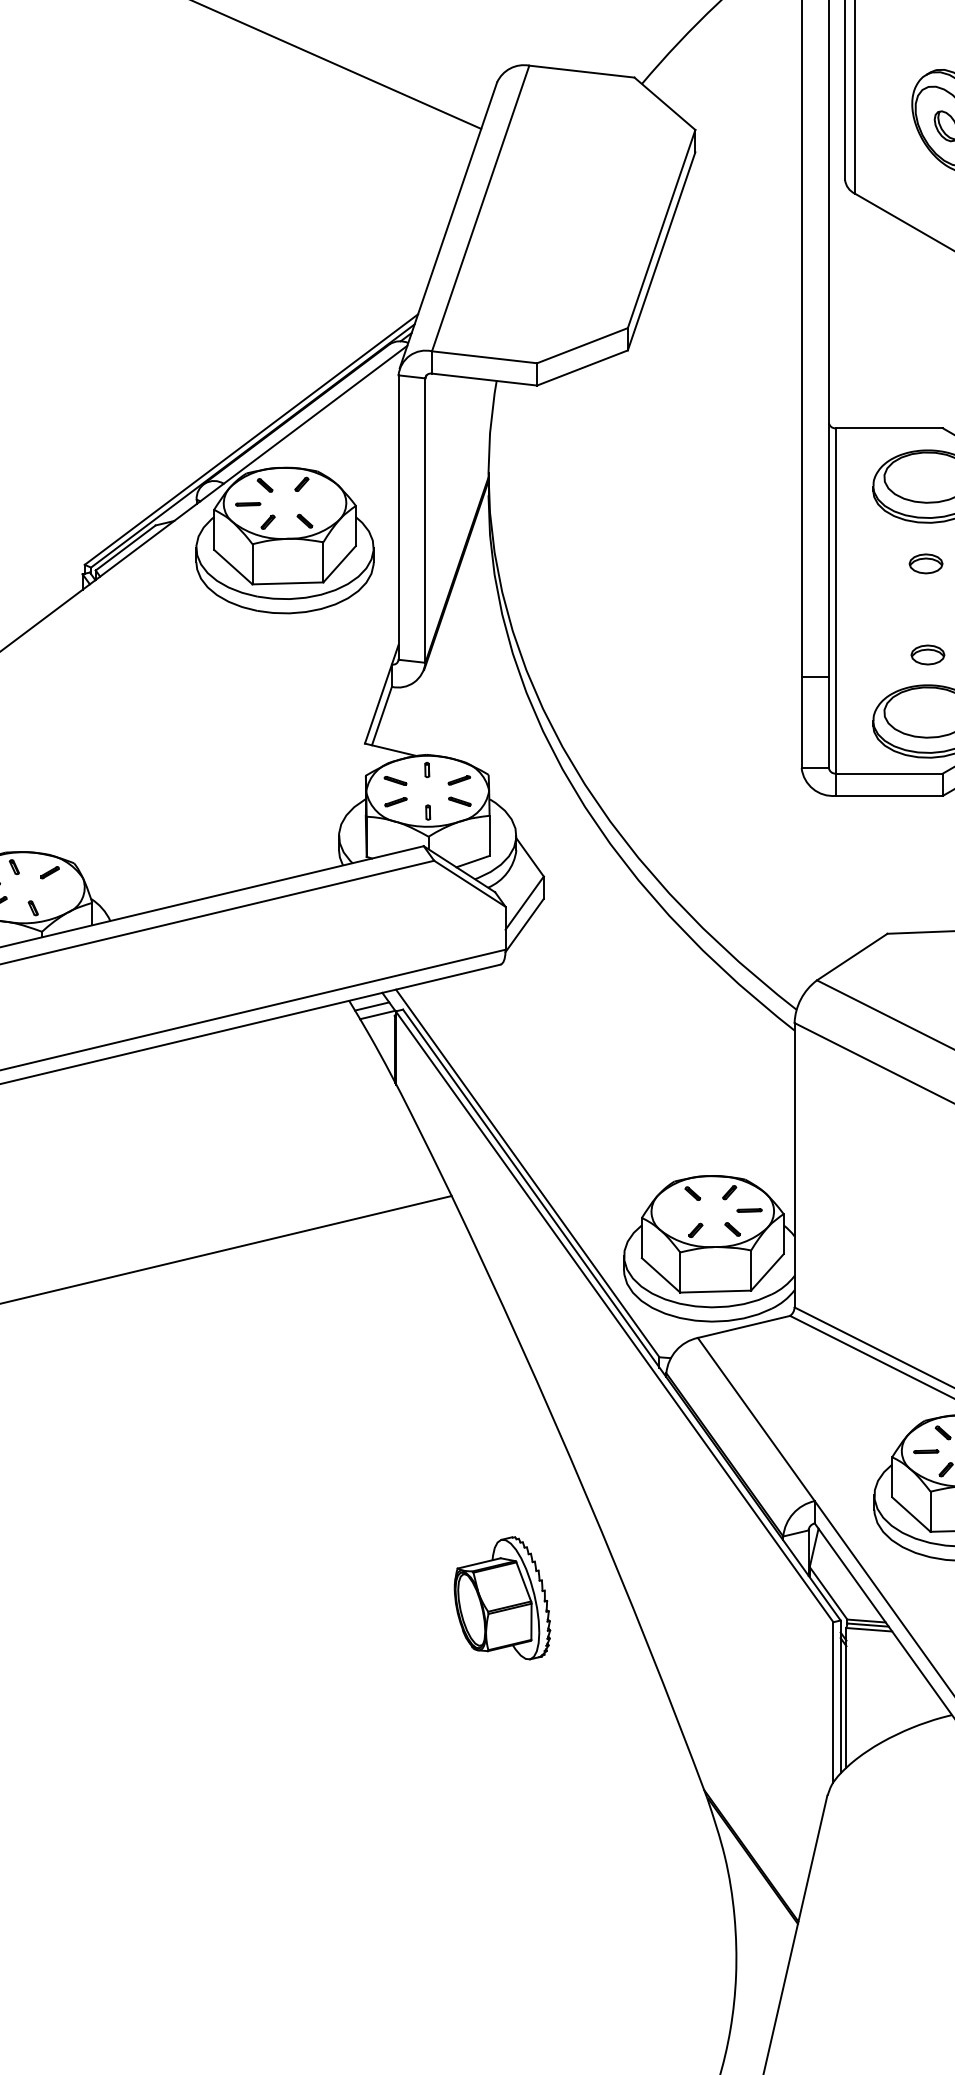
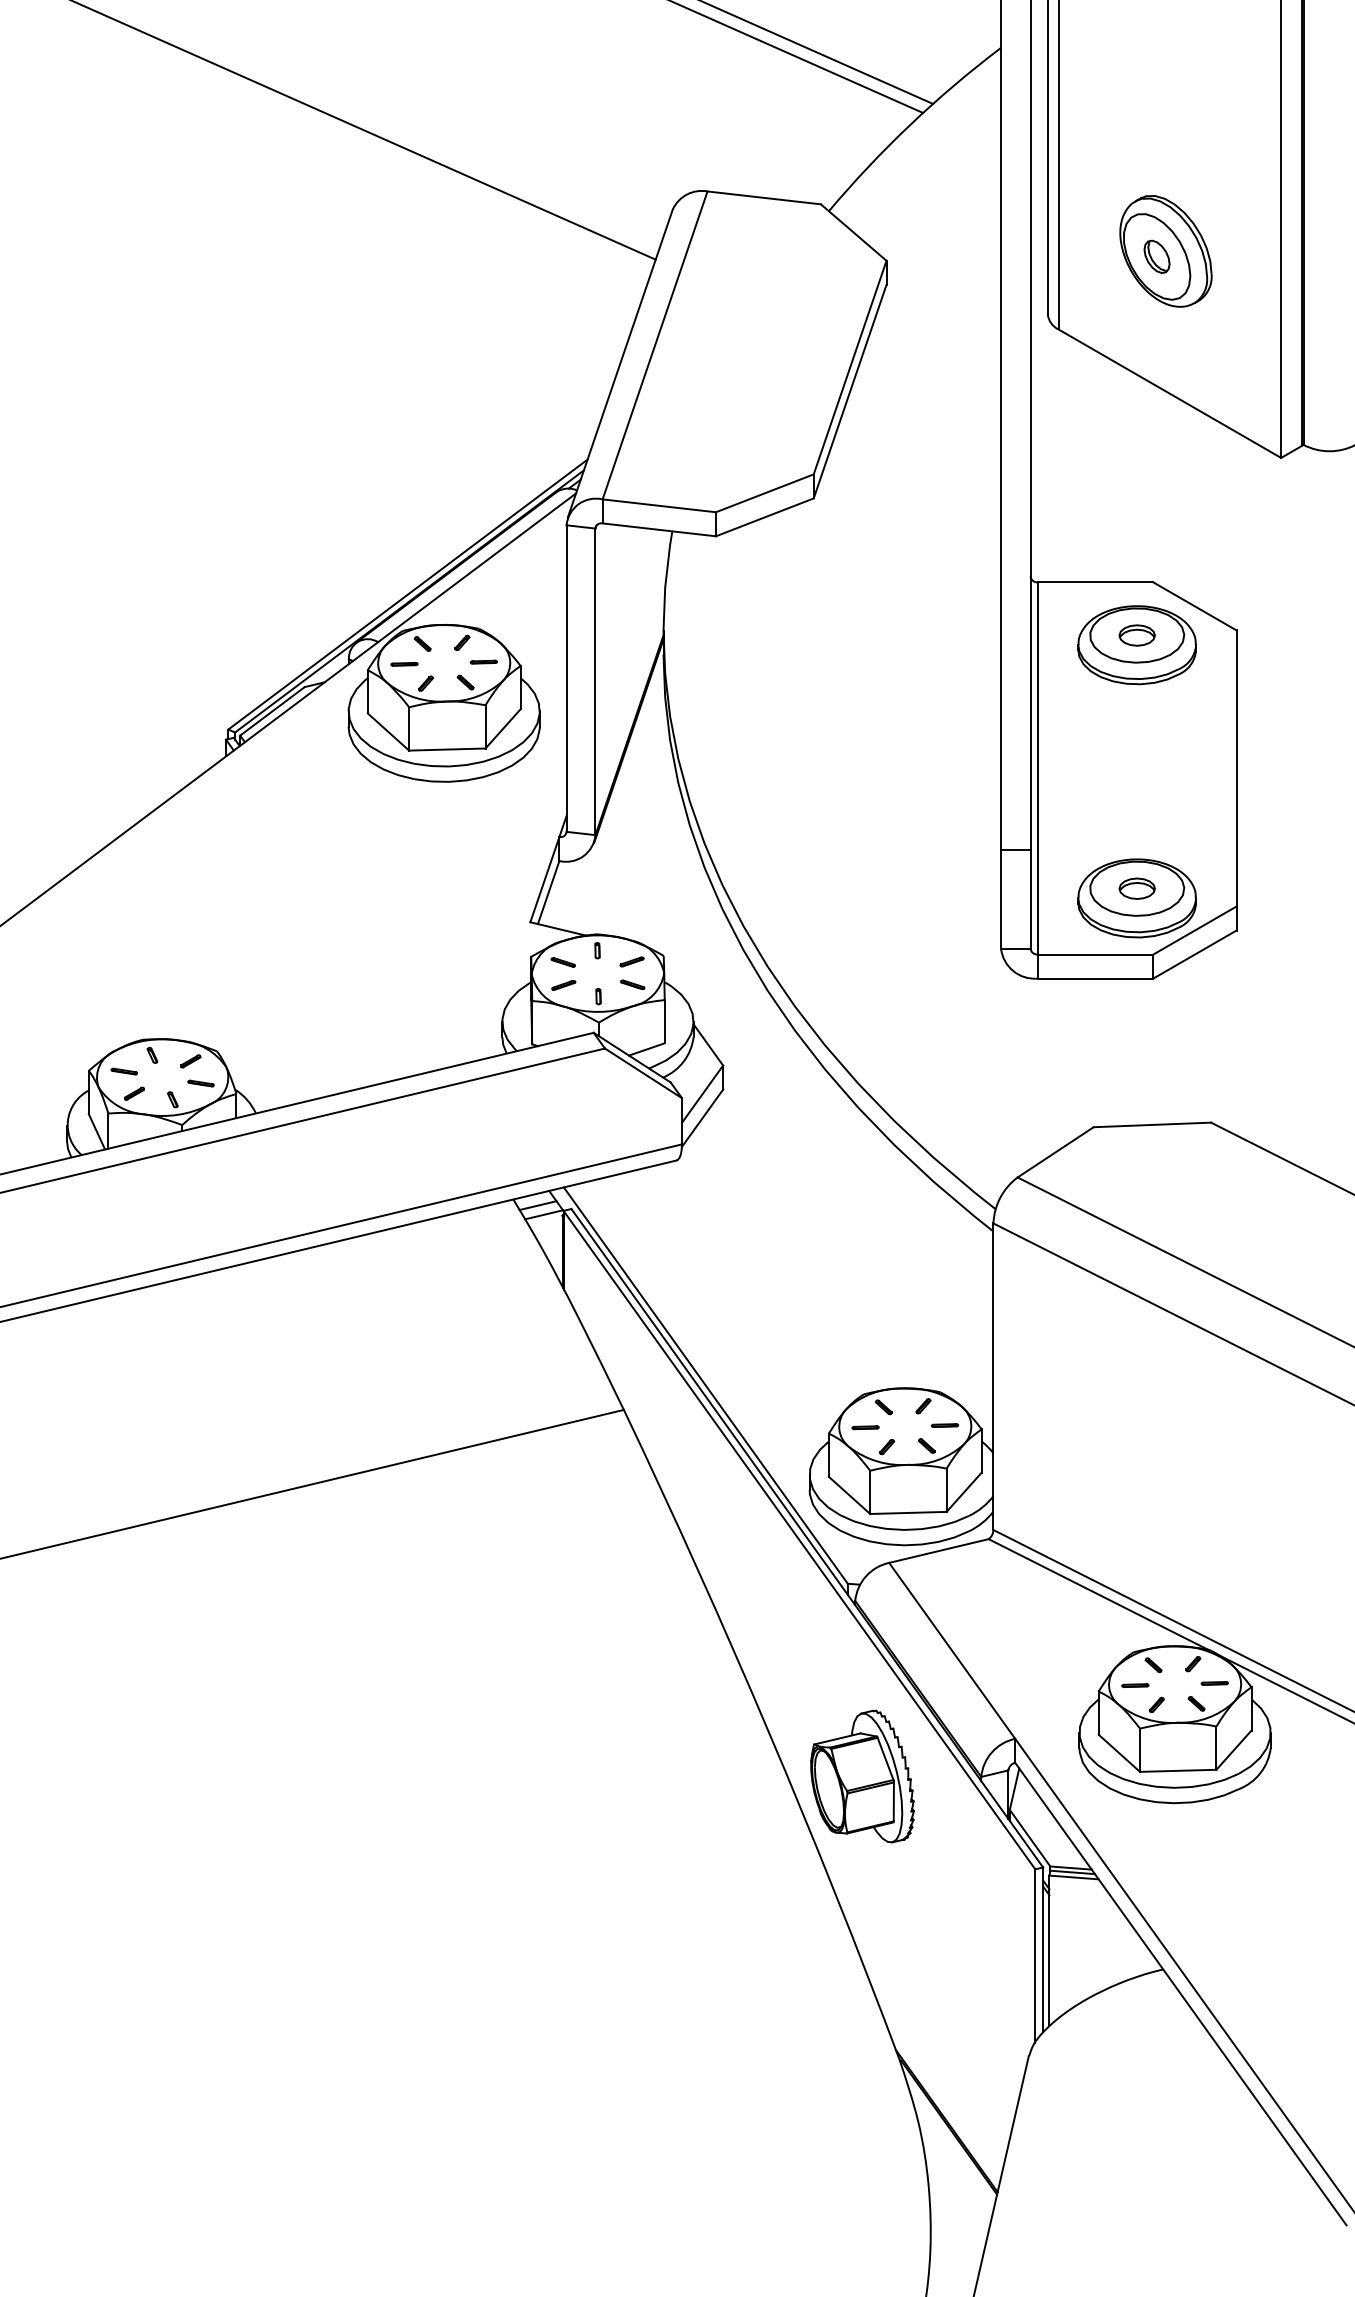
part: (321, 501) -> (483, 661), added
part: (925, 563) -> (1136, 635), moved
part: (927, 654) -> (1136, 888), moved
part: (58, 893) -> (200, 1083), added
part: (675, 1212) -> (865, 1427), added
part: (502, 1598) -> (862, 1776), moved

